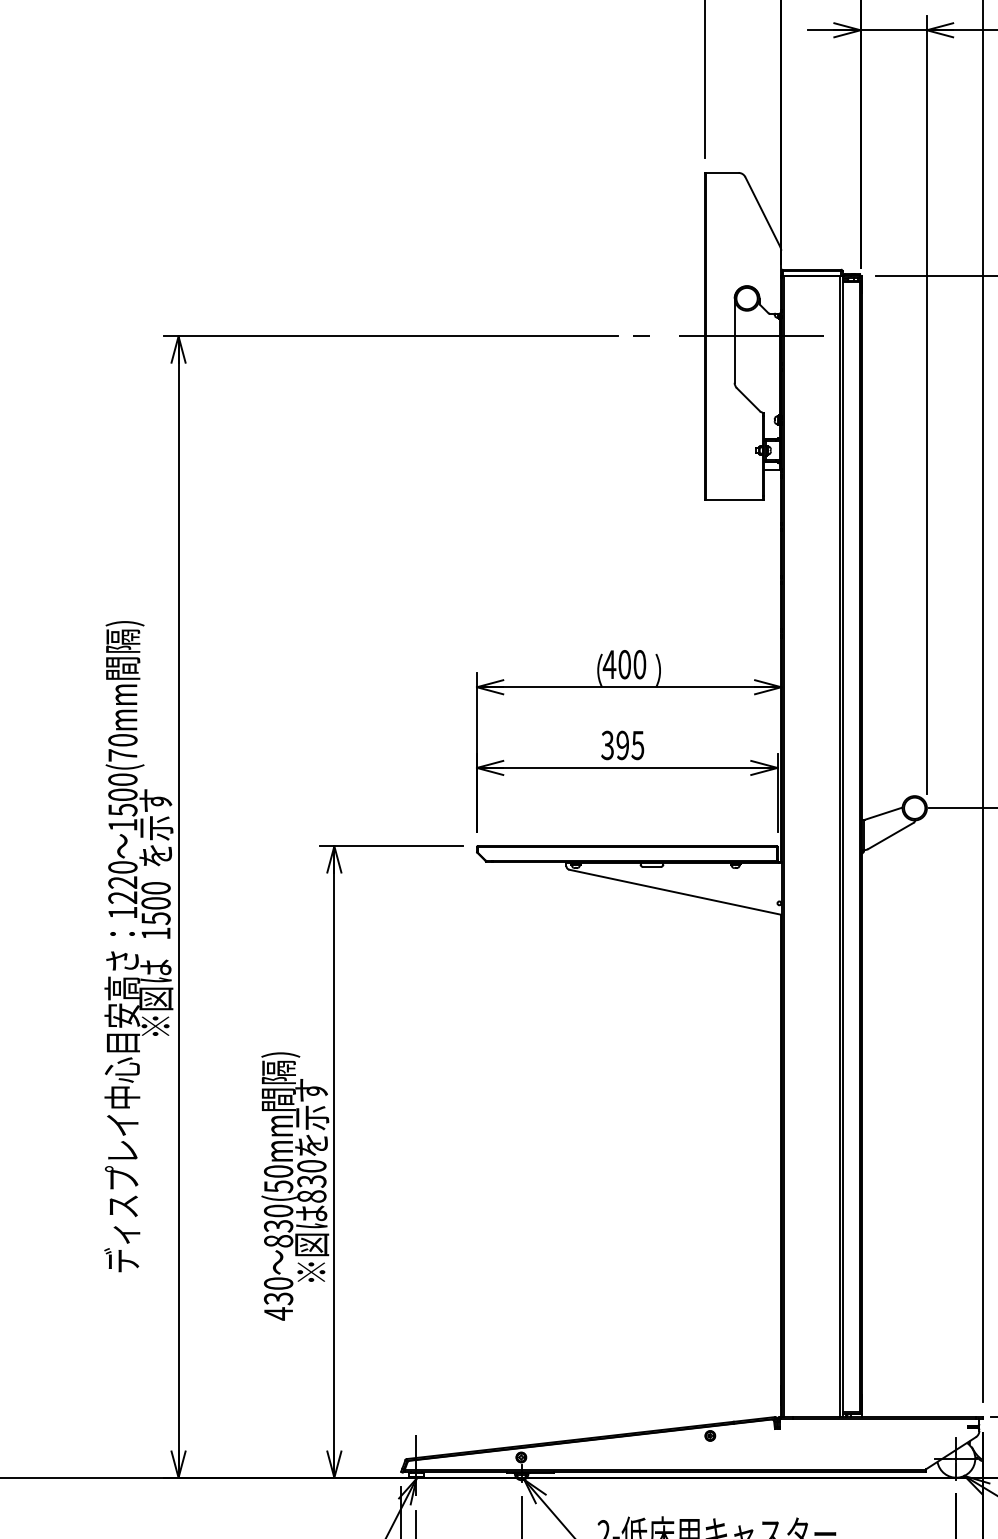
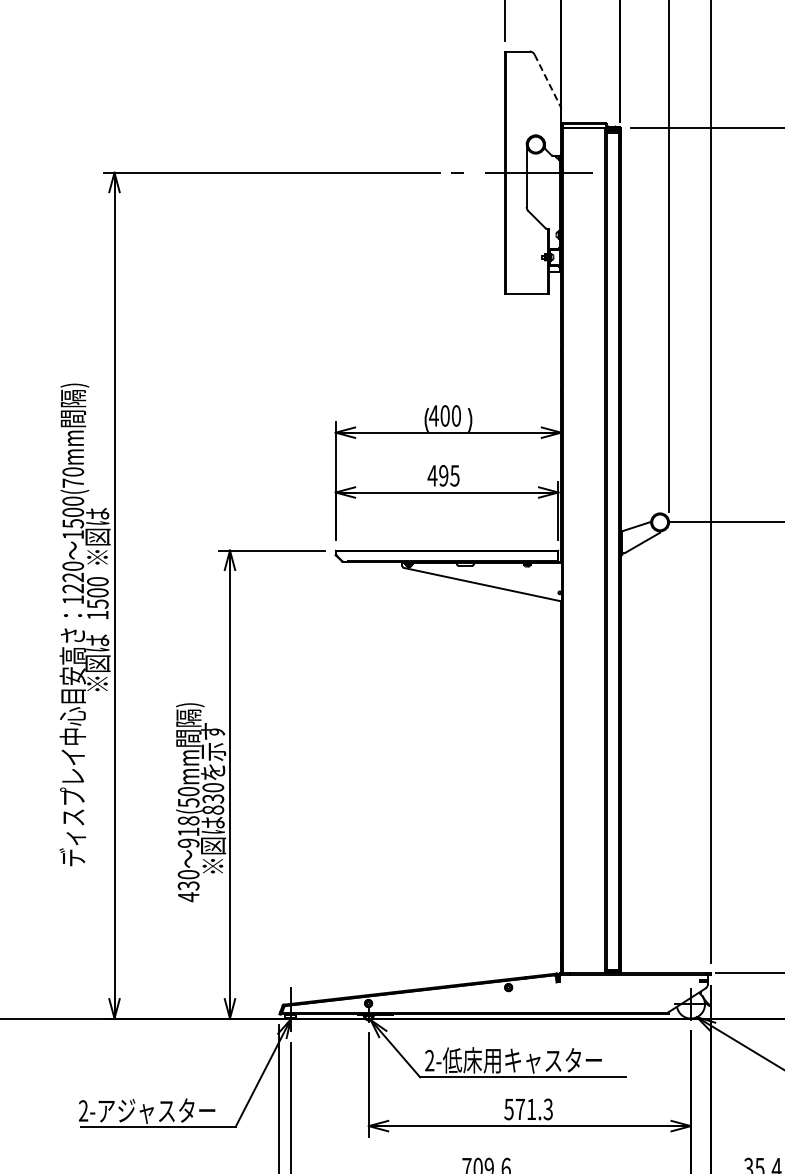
line: (762, 213) -> (547, 81), solid -> dashed
text: (607, 744) -> (432, 475), 395 -> 495
text: (155, 827) -> (97, 536), を示す -> ※図は
text: (278, 1225) -> (188, 831), 830(50mm -> 918(50mm

